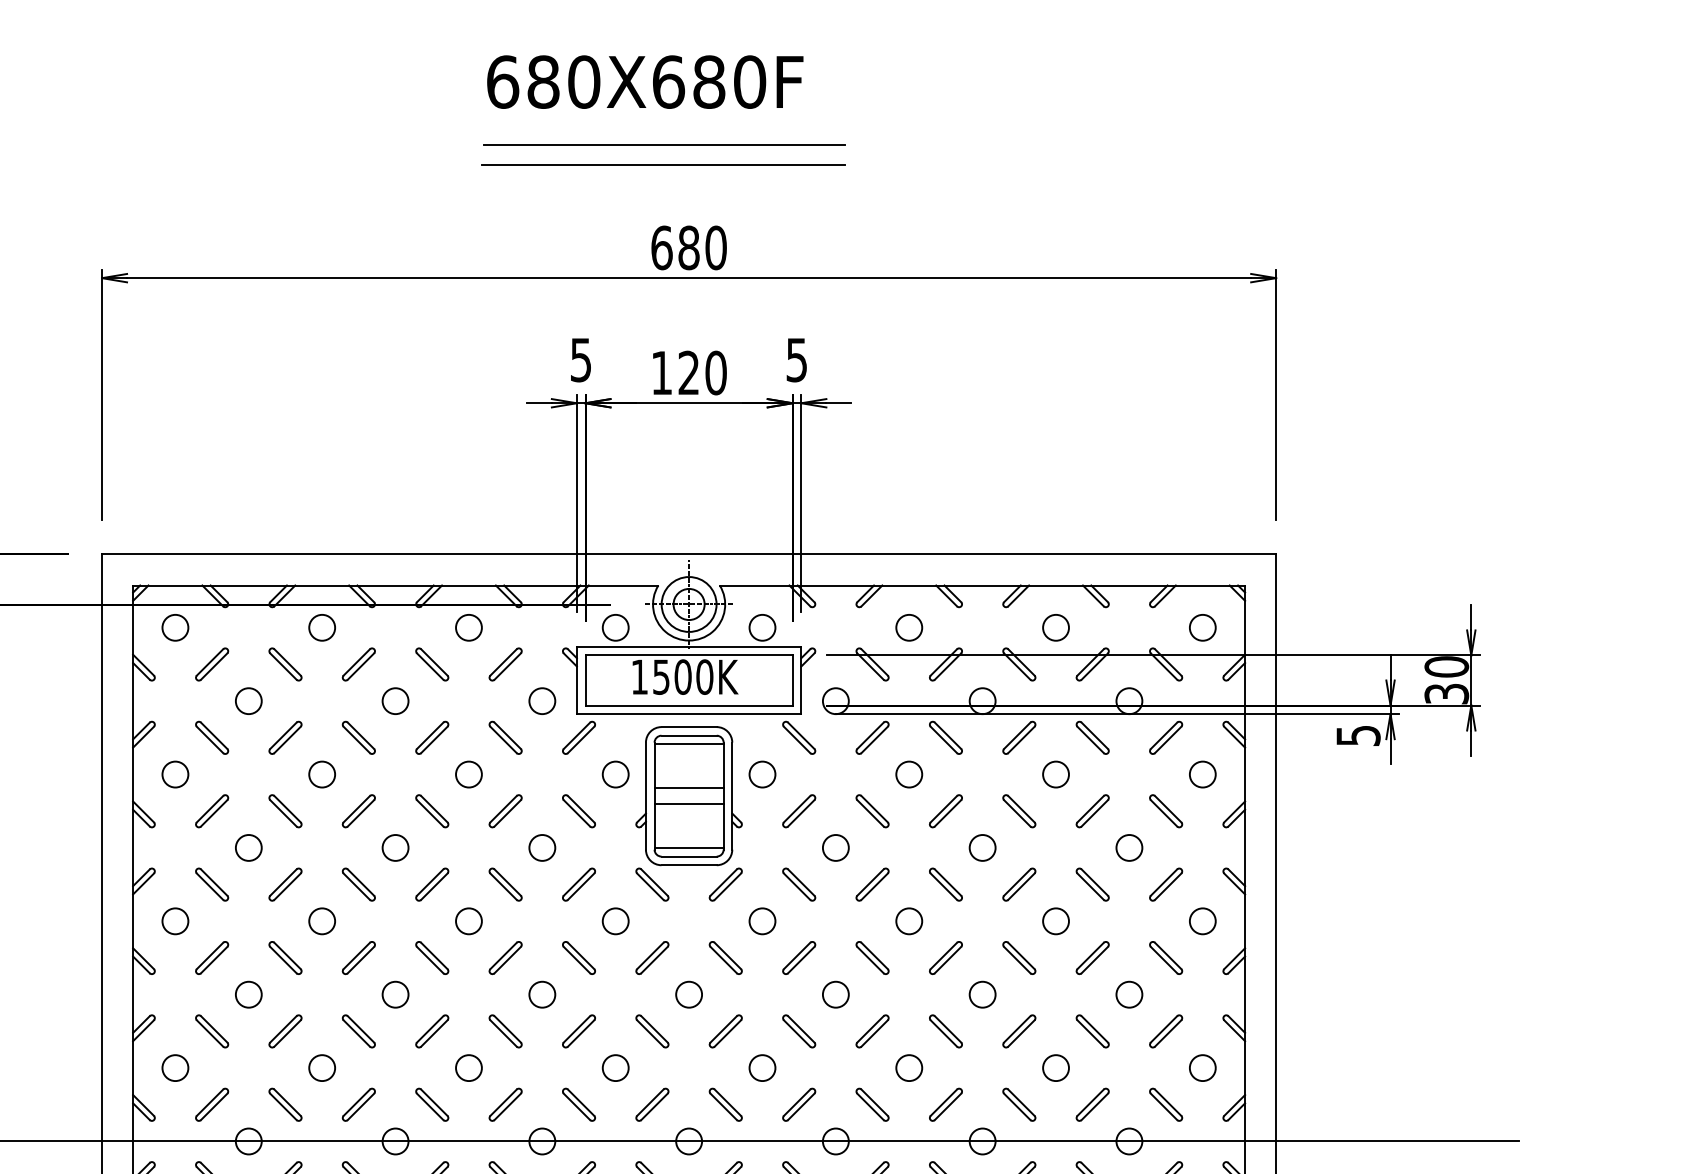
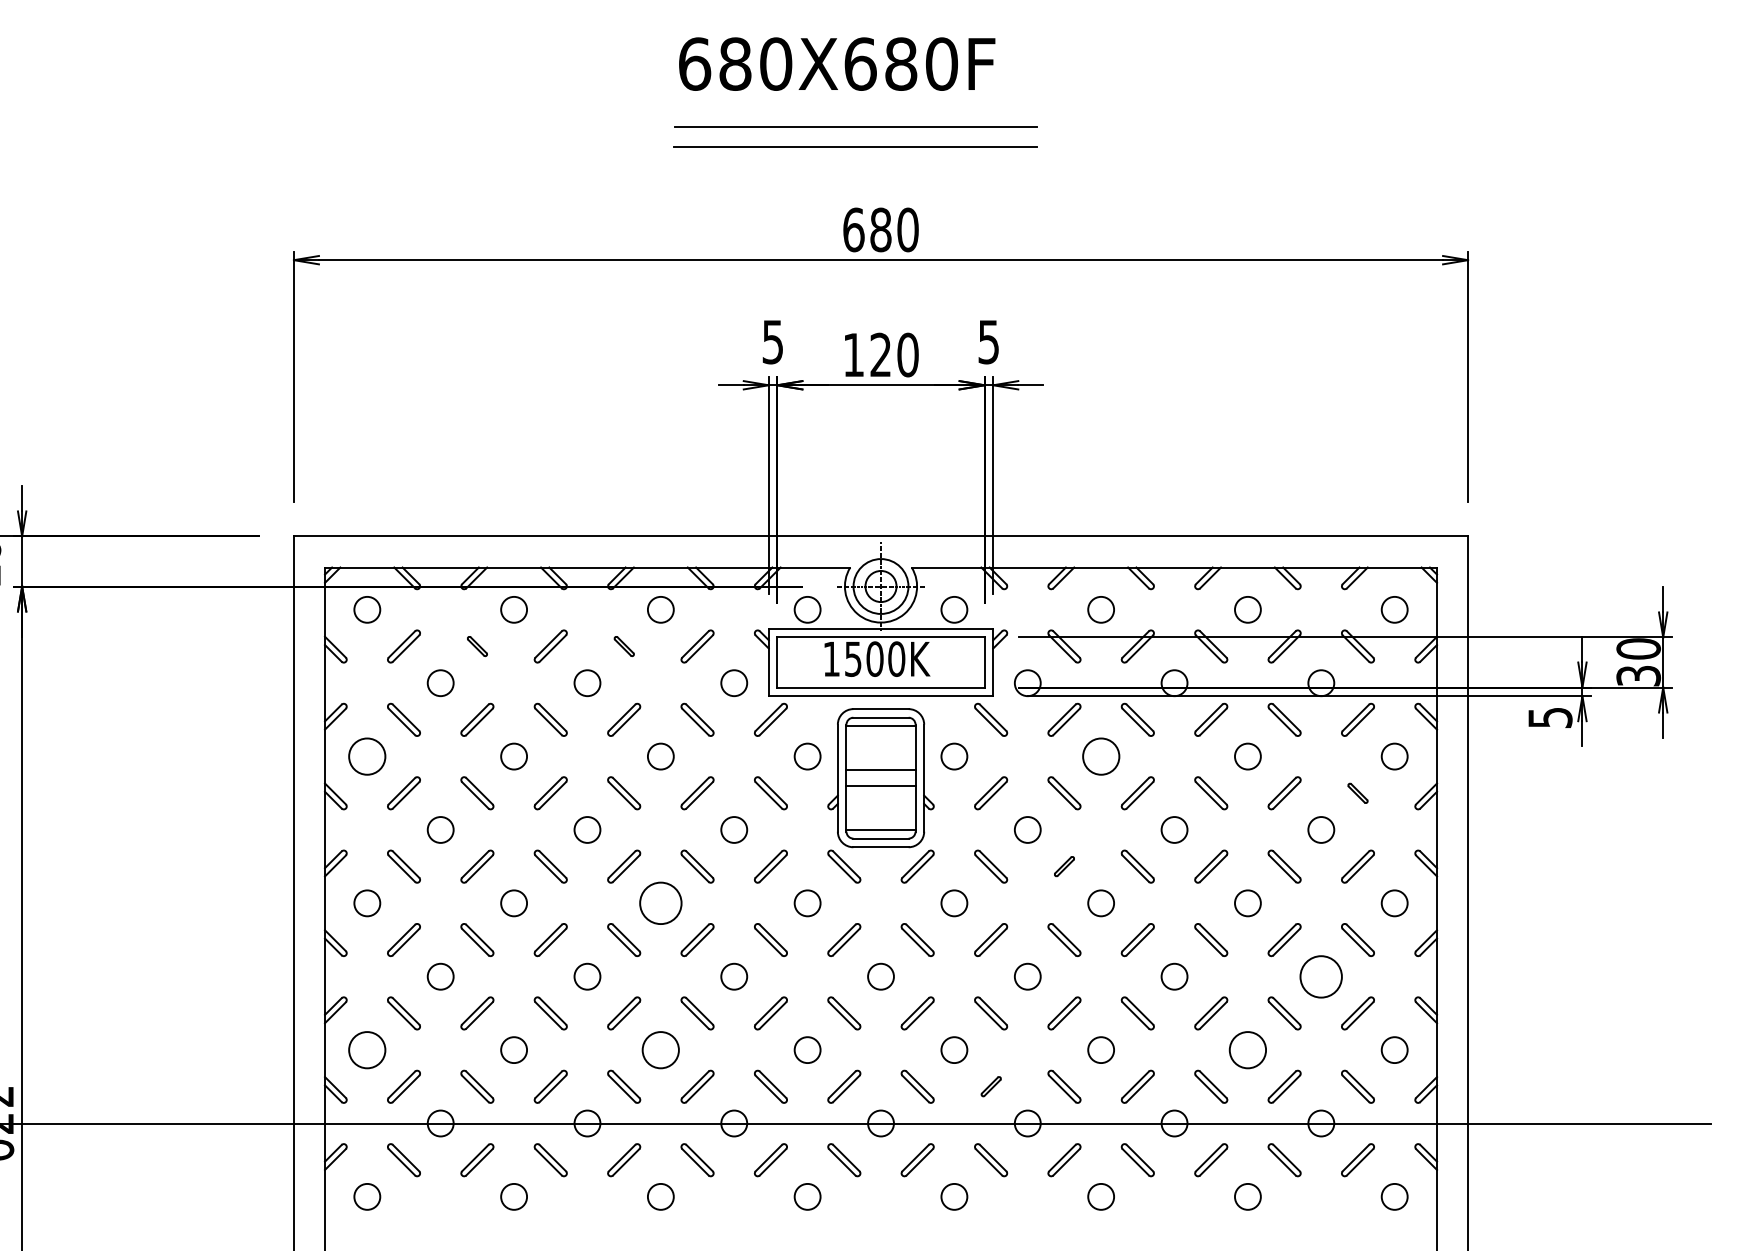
part: (285, 664) -> (477, 646), size x0.6
part: (432, 664) -> (624, 646), size x0.6
circle: (175, 774) -> (367, 756), size x1.4
circle: (908, 774) -> (1100, 756), size x1.4
part: (1165, 811) -> (1357, 793), size x0.6
part: (872, 884) -> (1064, 866), size x0.6
circle: (468, 921) -> (660, 903), size x1.6
circle: (1129, 994) -> (1321, 976), size x1.6
circle: (175, 1067) -> (367, 1049), size x1.4
circle: (468, 1067) -> (660, 1049), size x1.4
circle: (1055, 1067) -> (1247, 1049), size x1.4
part: (799, 1104) -> (991, 1086), size x0.6

